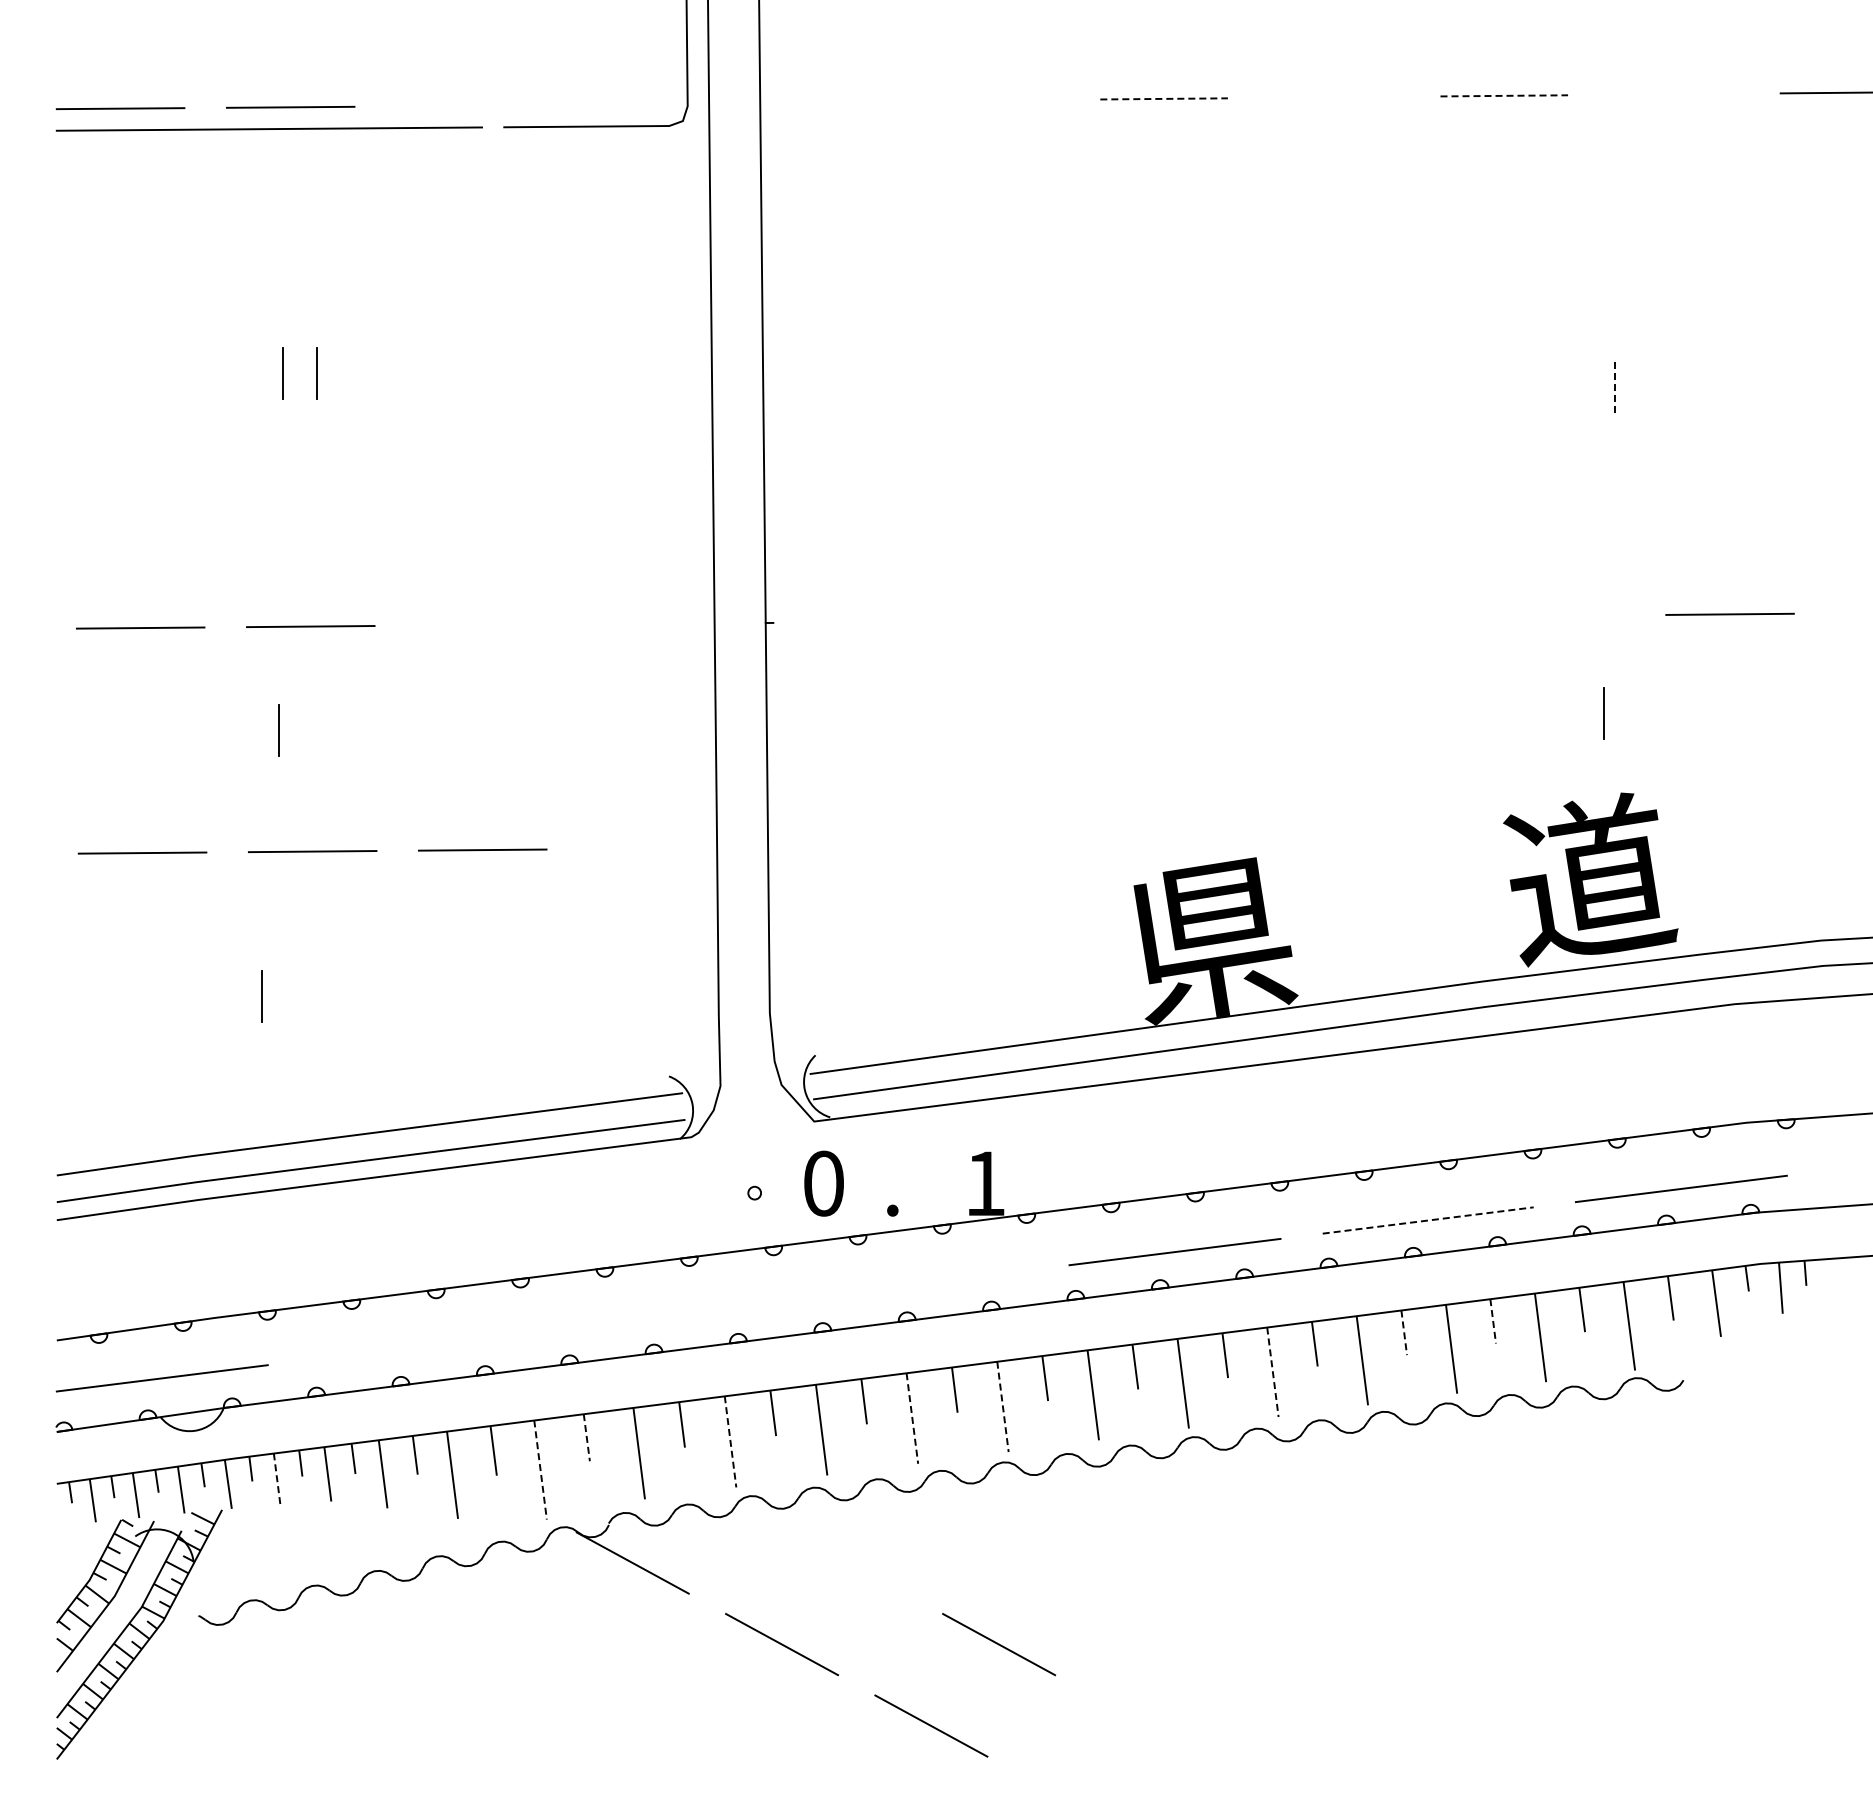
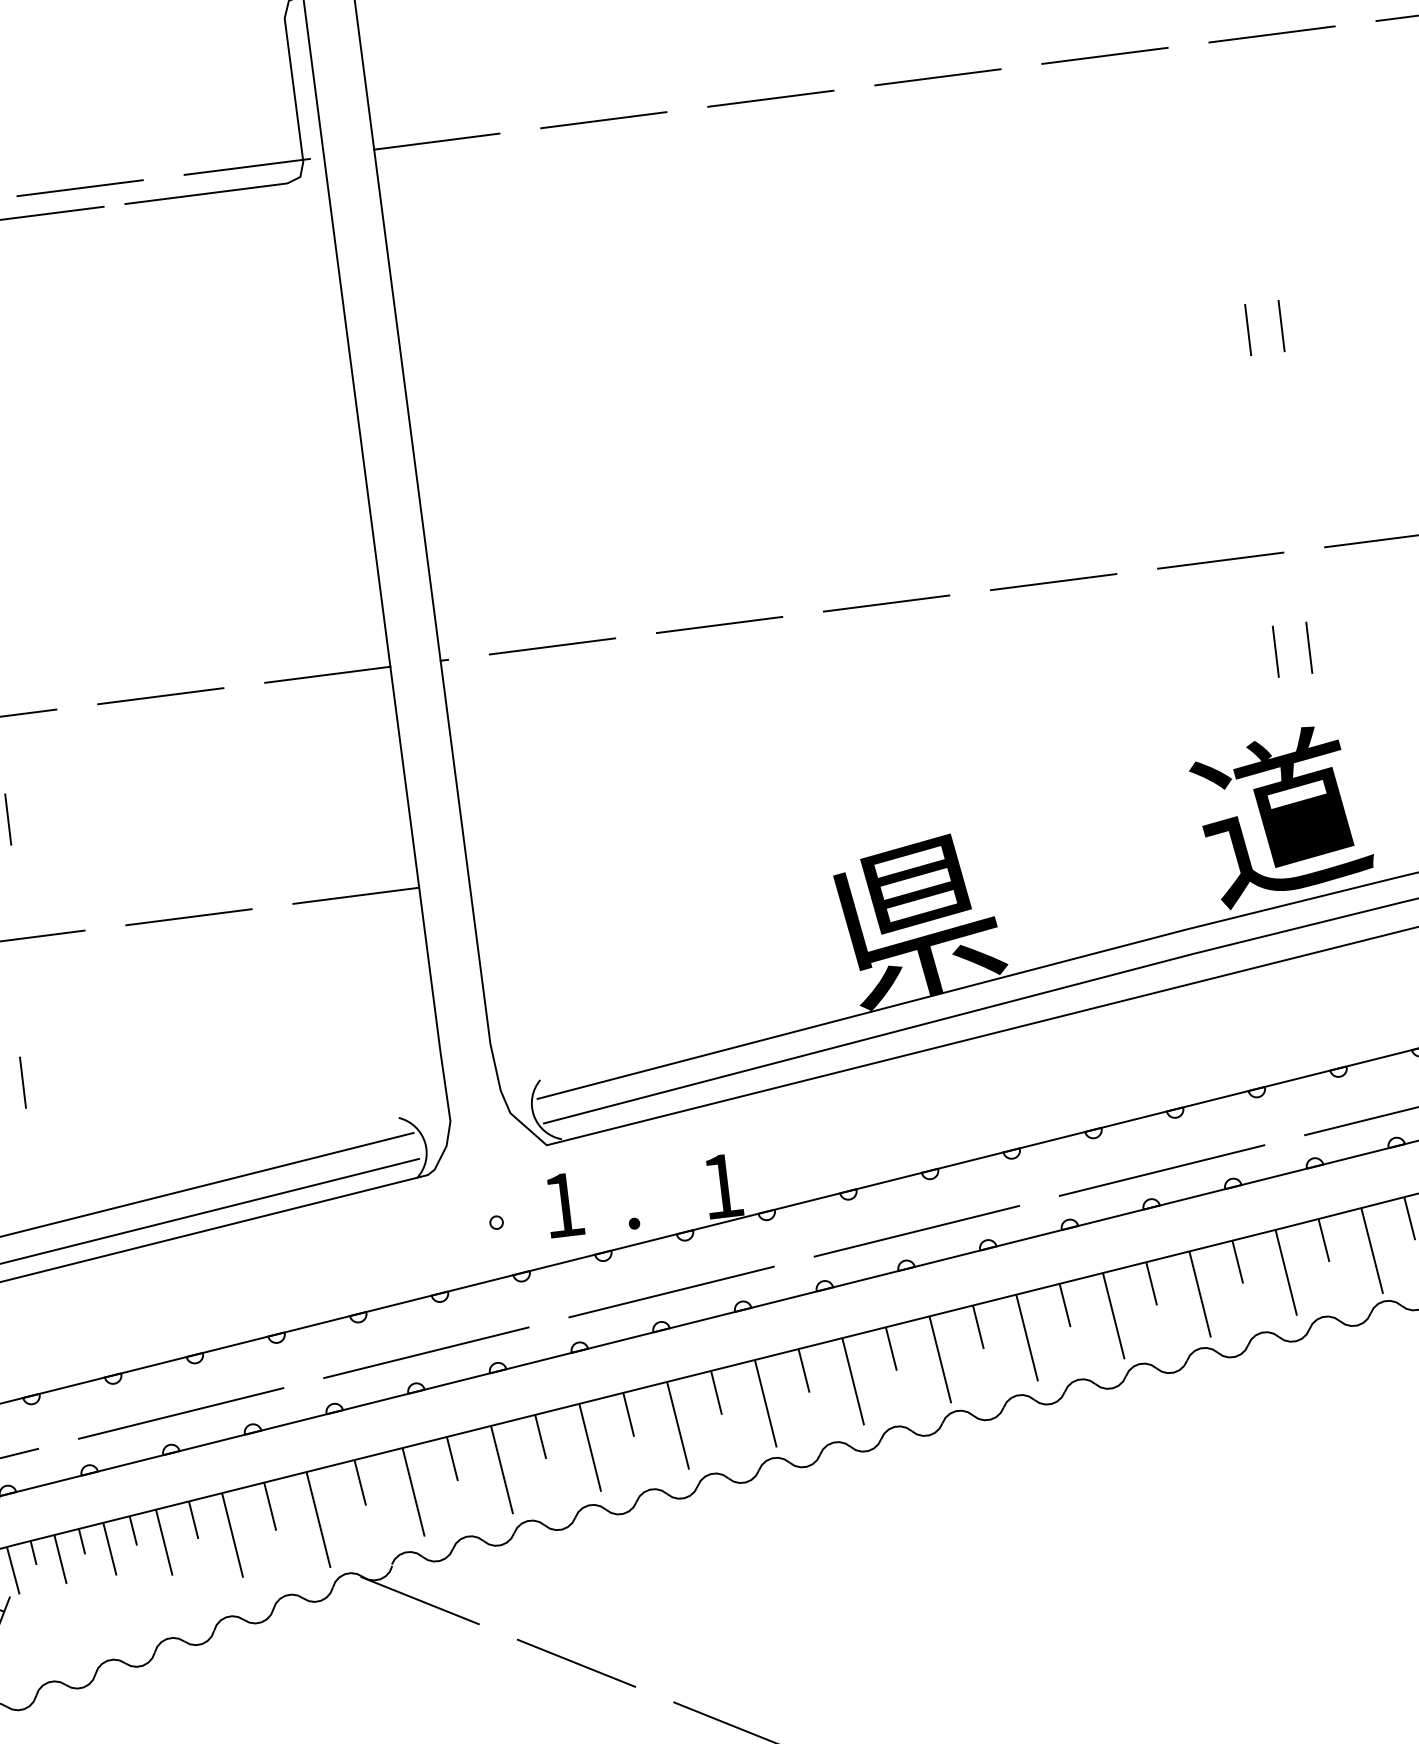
line: (1674, 93) -> (1272, 33), added
line: (1504, 95) -> (1105, 55), dashed -> solid
line: (1333, 96) -> (937, 76), added
line: (1164, 98) -> (771, 98), dashed -> solid
line: (993, 100) -> (603, 120), added
line: (823, 101) -> (436, 141), added
line: (630, 104) -> (246, 166), added
line: (460, 105) -> (79, 187), added
line: (1615, 387) -> (1248, 329), dashed -> solid
line: (1649, 387) -> (1281, 325), added
line: (1559, 615) -> (1220, 560), added
line: (1389, 617) -> (1053, 582), added
line: (1219, 618) -> (886, 603), added
line: (1049, 620) -> (719, 625), added
line: (879, 621) -> (552, 645), added
line: (650, 623) -> (327, 674), added
line: (480, 624) -> (160, 695), added
line: (1638, 713) -> (1309, 647), added
line: (313, 730) -> (8, 819), added
line: (652, 848) -> (355, 895), added
line: (296, 995) -> (22, 1082), added
text: (823, 1183) -> (563, 1205), 0 -> 1
line: (1428, 1220) -> (1162, 1170), dashed -> solid
line: (921, 1283) -> (671, 1291), added
line: (668, 1315) -> (426, 1353), added
line: (1493, 1321) -> (1238, 1262), dashed -> solid
line: (1404, 1333) -> (1151, 1284), dashed -> solid
line: (415, 1346) -> (181, 1413), added
line: (1272, 1372) -> (1026, 1338), dashed -> solid
line: (1002, 1406) -> (765, 1403), dashed -> solid
line: (912, 1418) -> (678, 1425), dashed -> solid
line: (586, 1437) -> (359, 1482), dashed -> solid
line: (730, 1441) -> (501, 1469), dashed -> solid
line: (540, 1470) -> (318, 1520), dashed -> solid
line: (277, 1478) -> (60, 1559), dashed -> solid
line: (998, 1644) -> (789, 1637), removed

